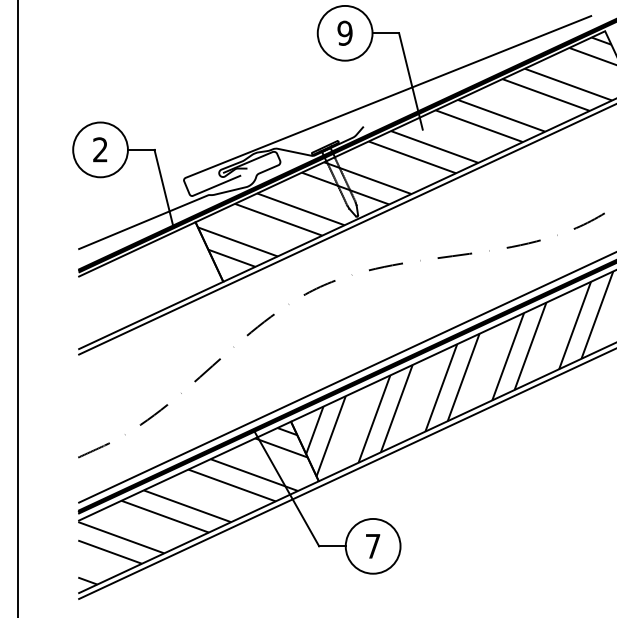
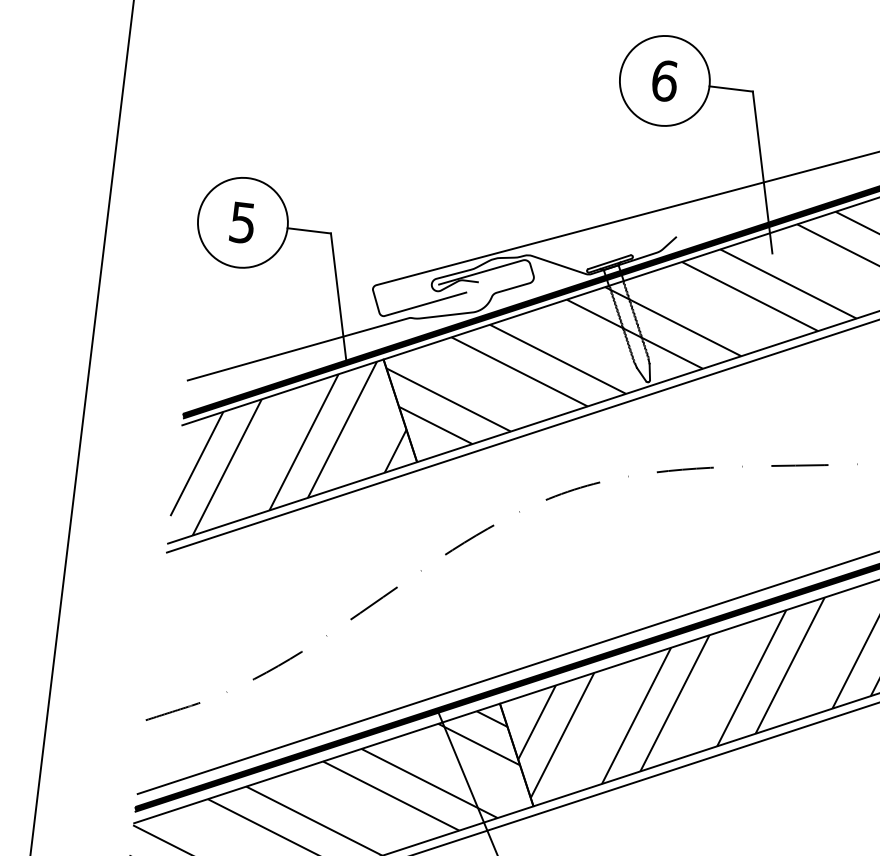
text: (344, 32) -> (663, 79), 9 -> 6
text: (100, 149) -> (242, 222), 2 -> 5
hatch: (146, 283) -> (291, 449), added

